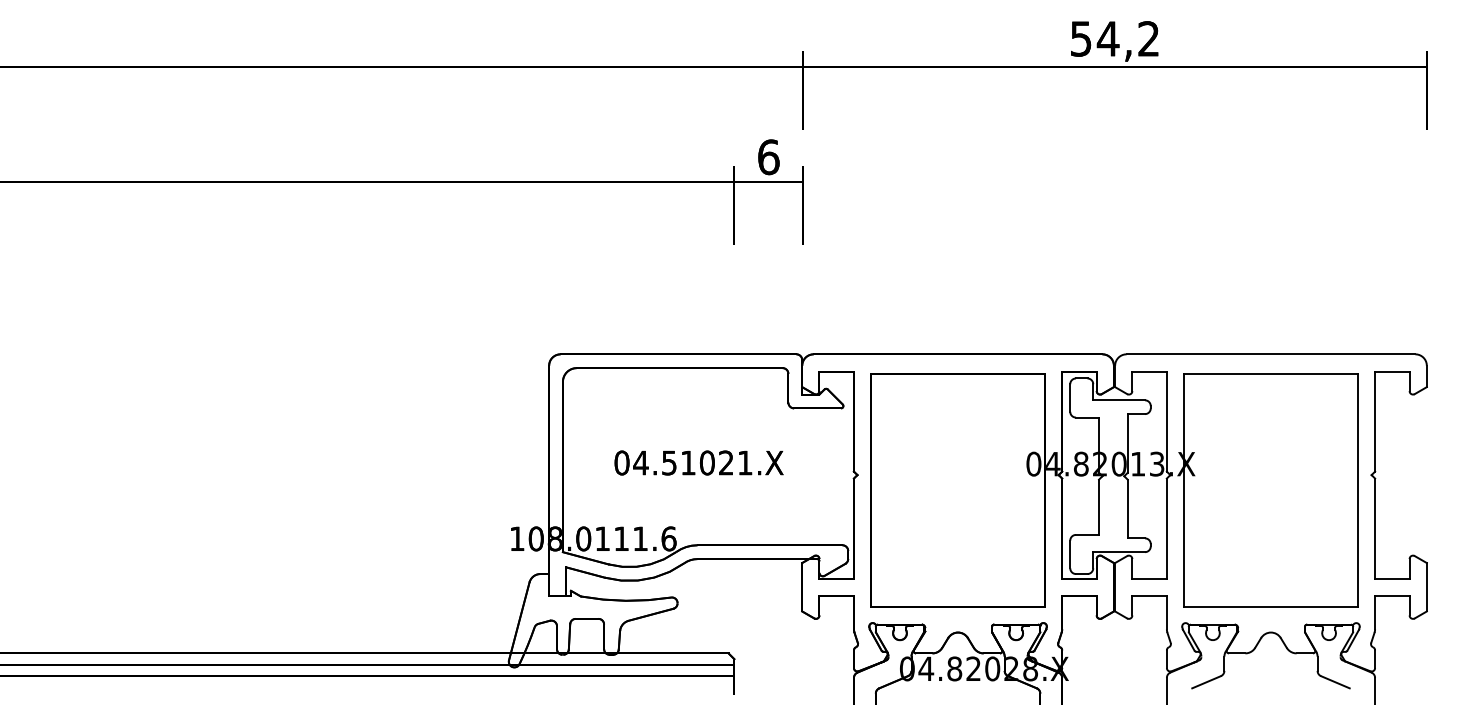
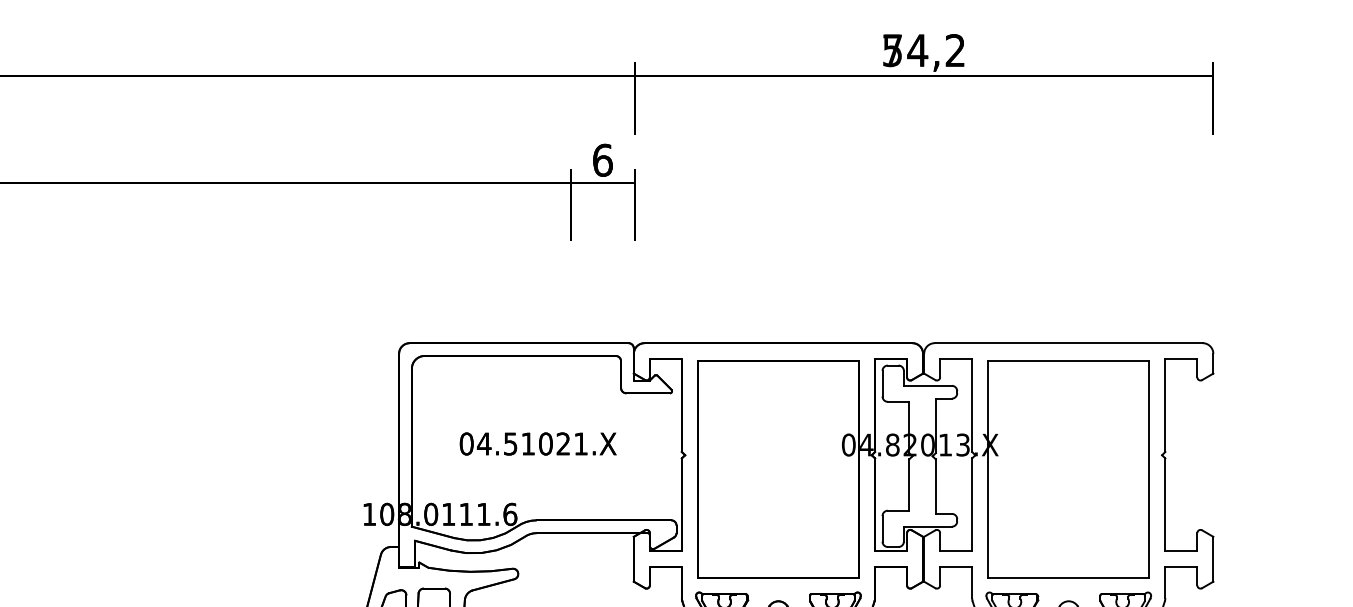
text: (1081, 38) -> (892, 50), 54,2 -> 74,2

